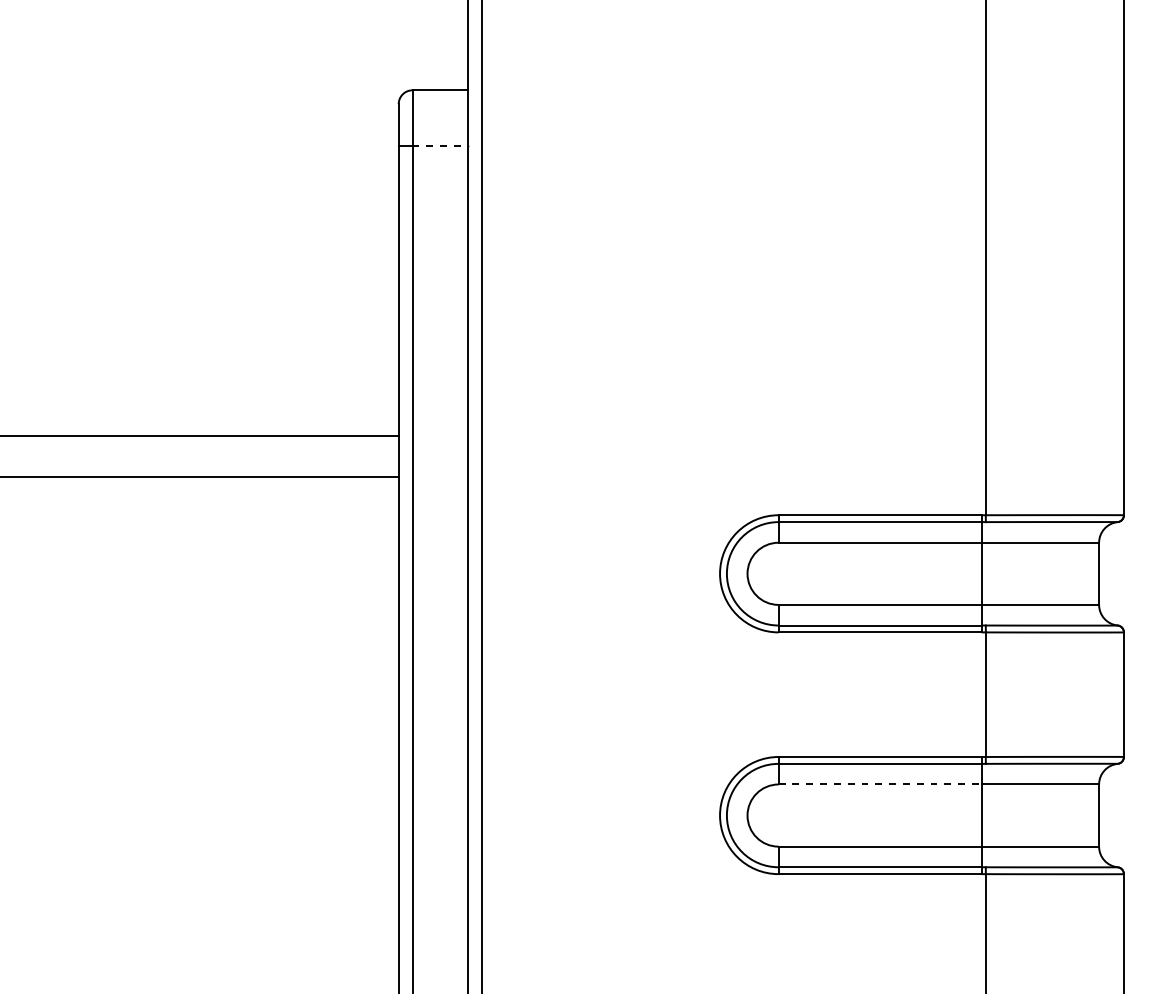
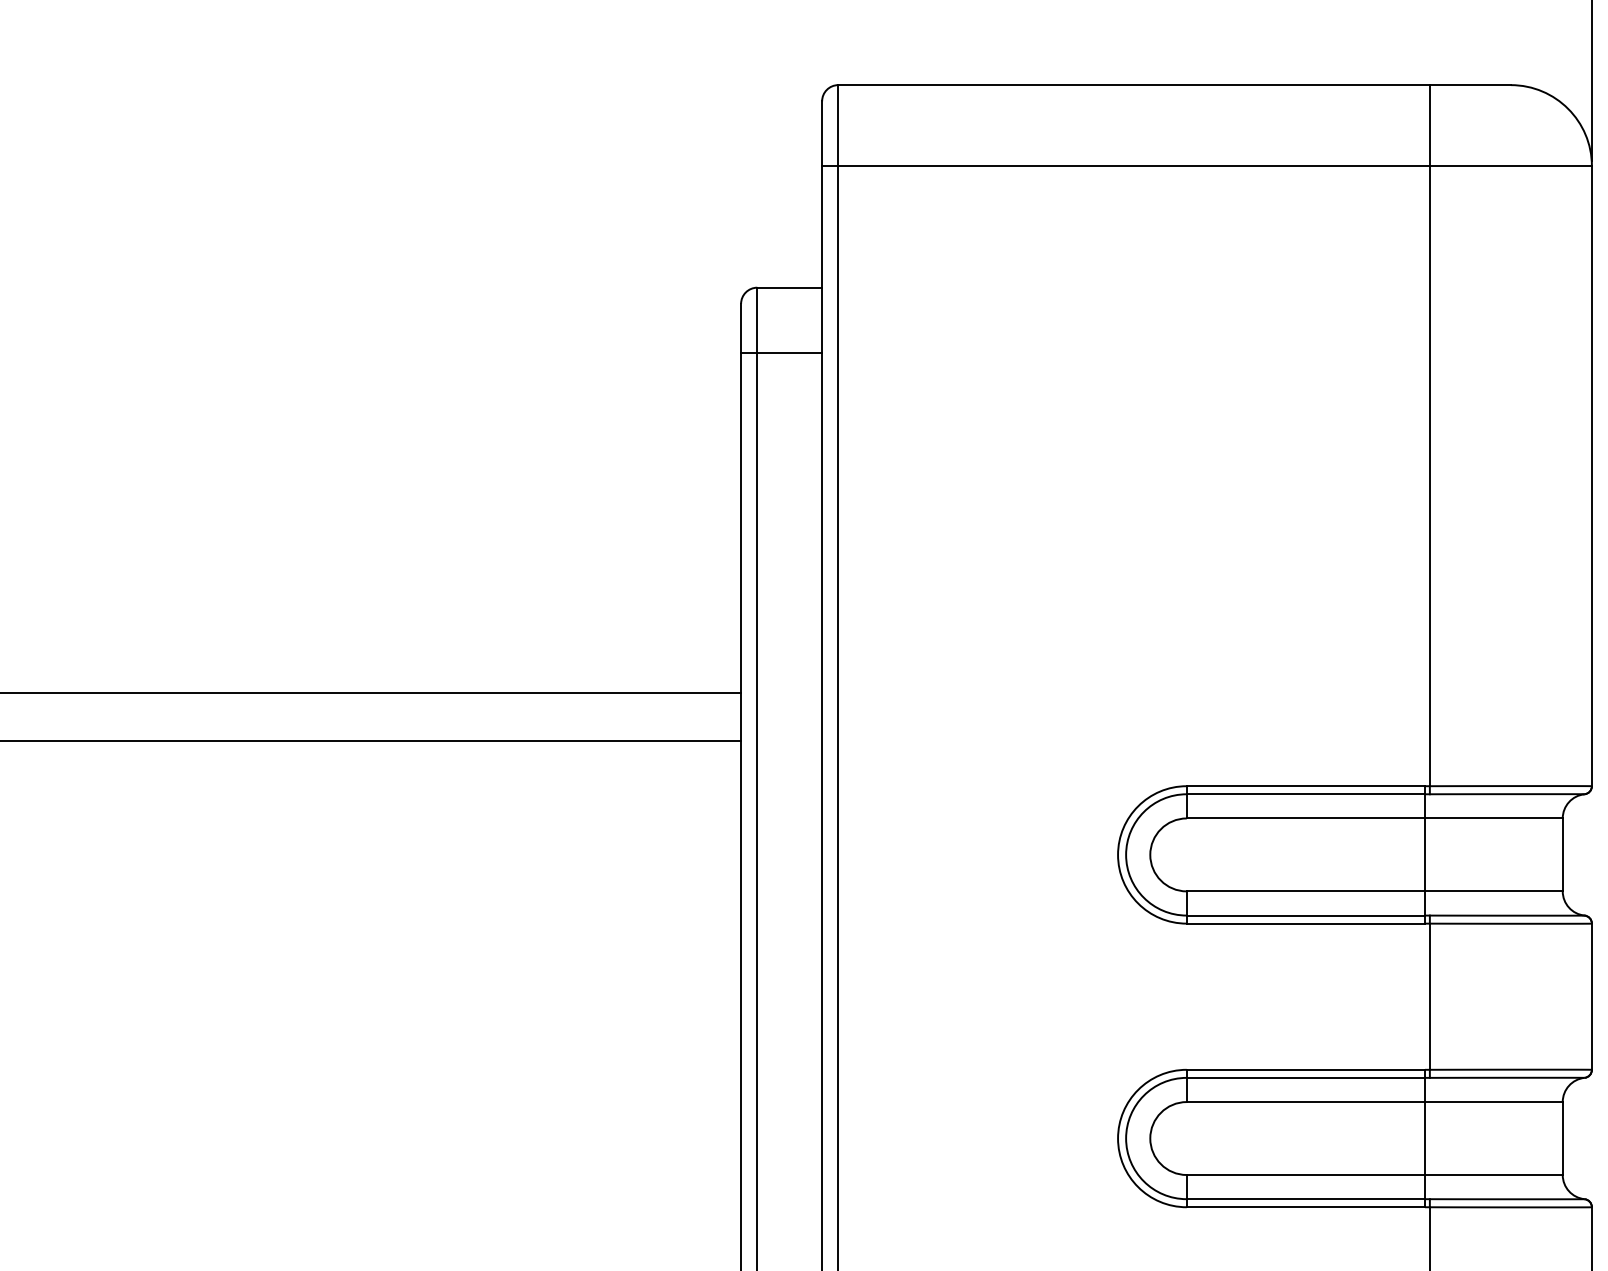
line: (440, 145) -> (790, 352), dashed -> solid
line: (880, 784) -> (1306, 1102), dashed -> solid

